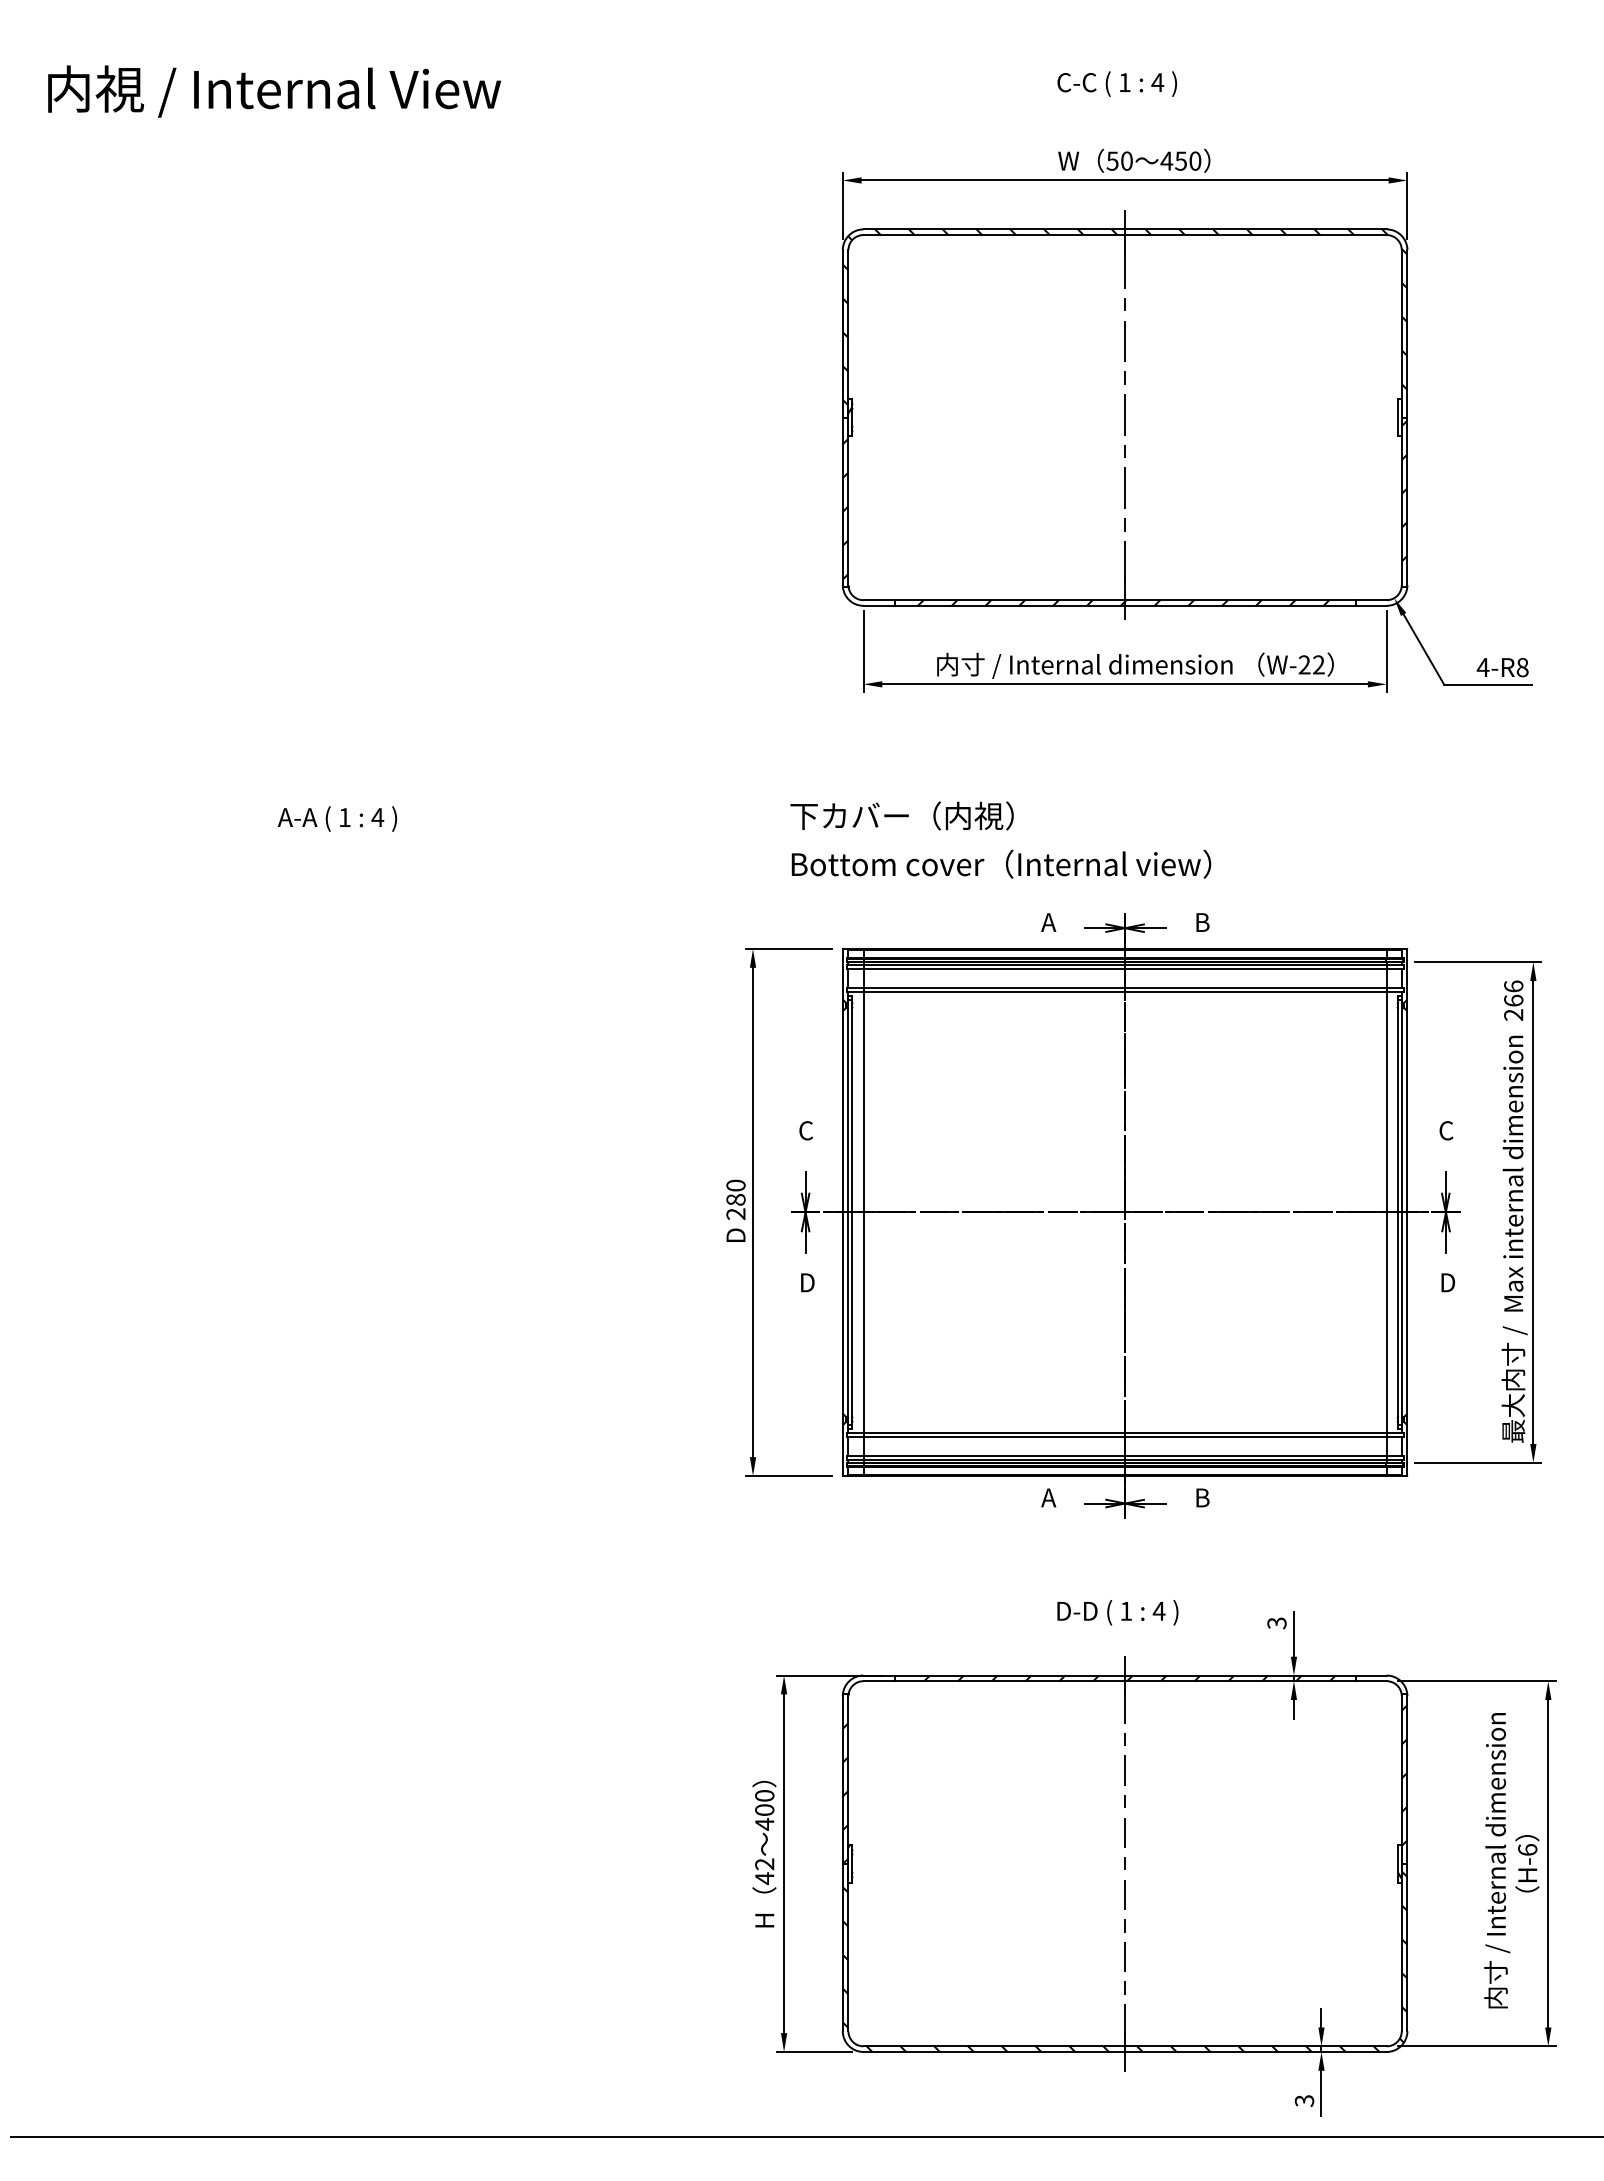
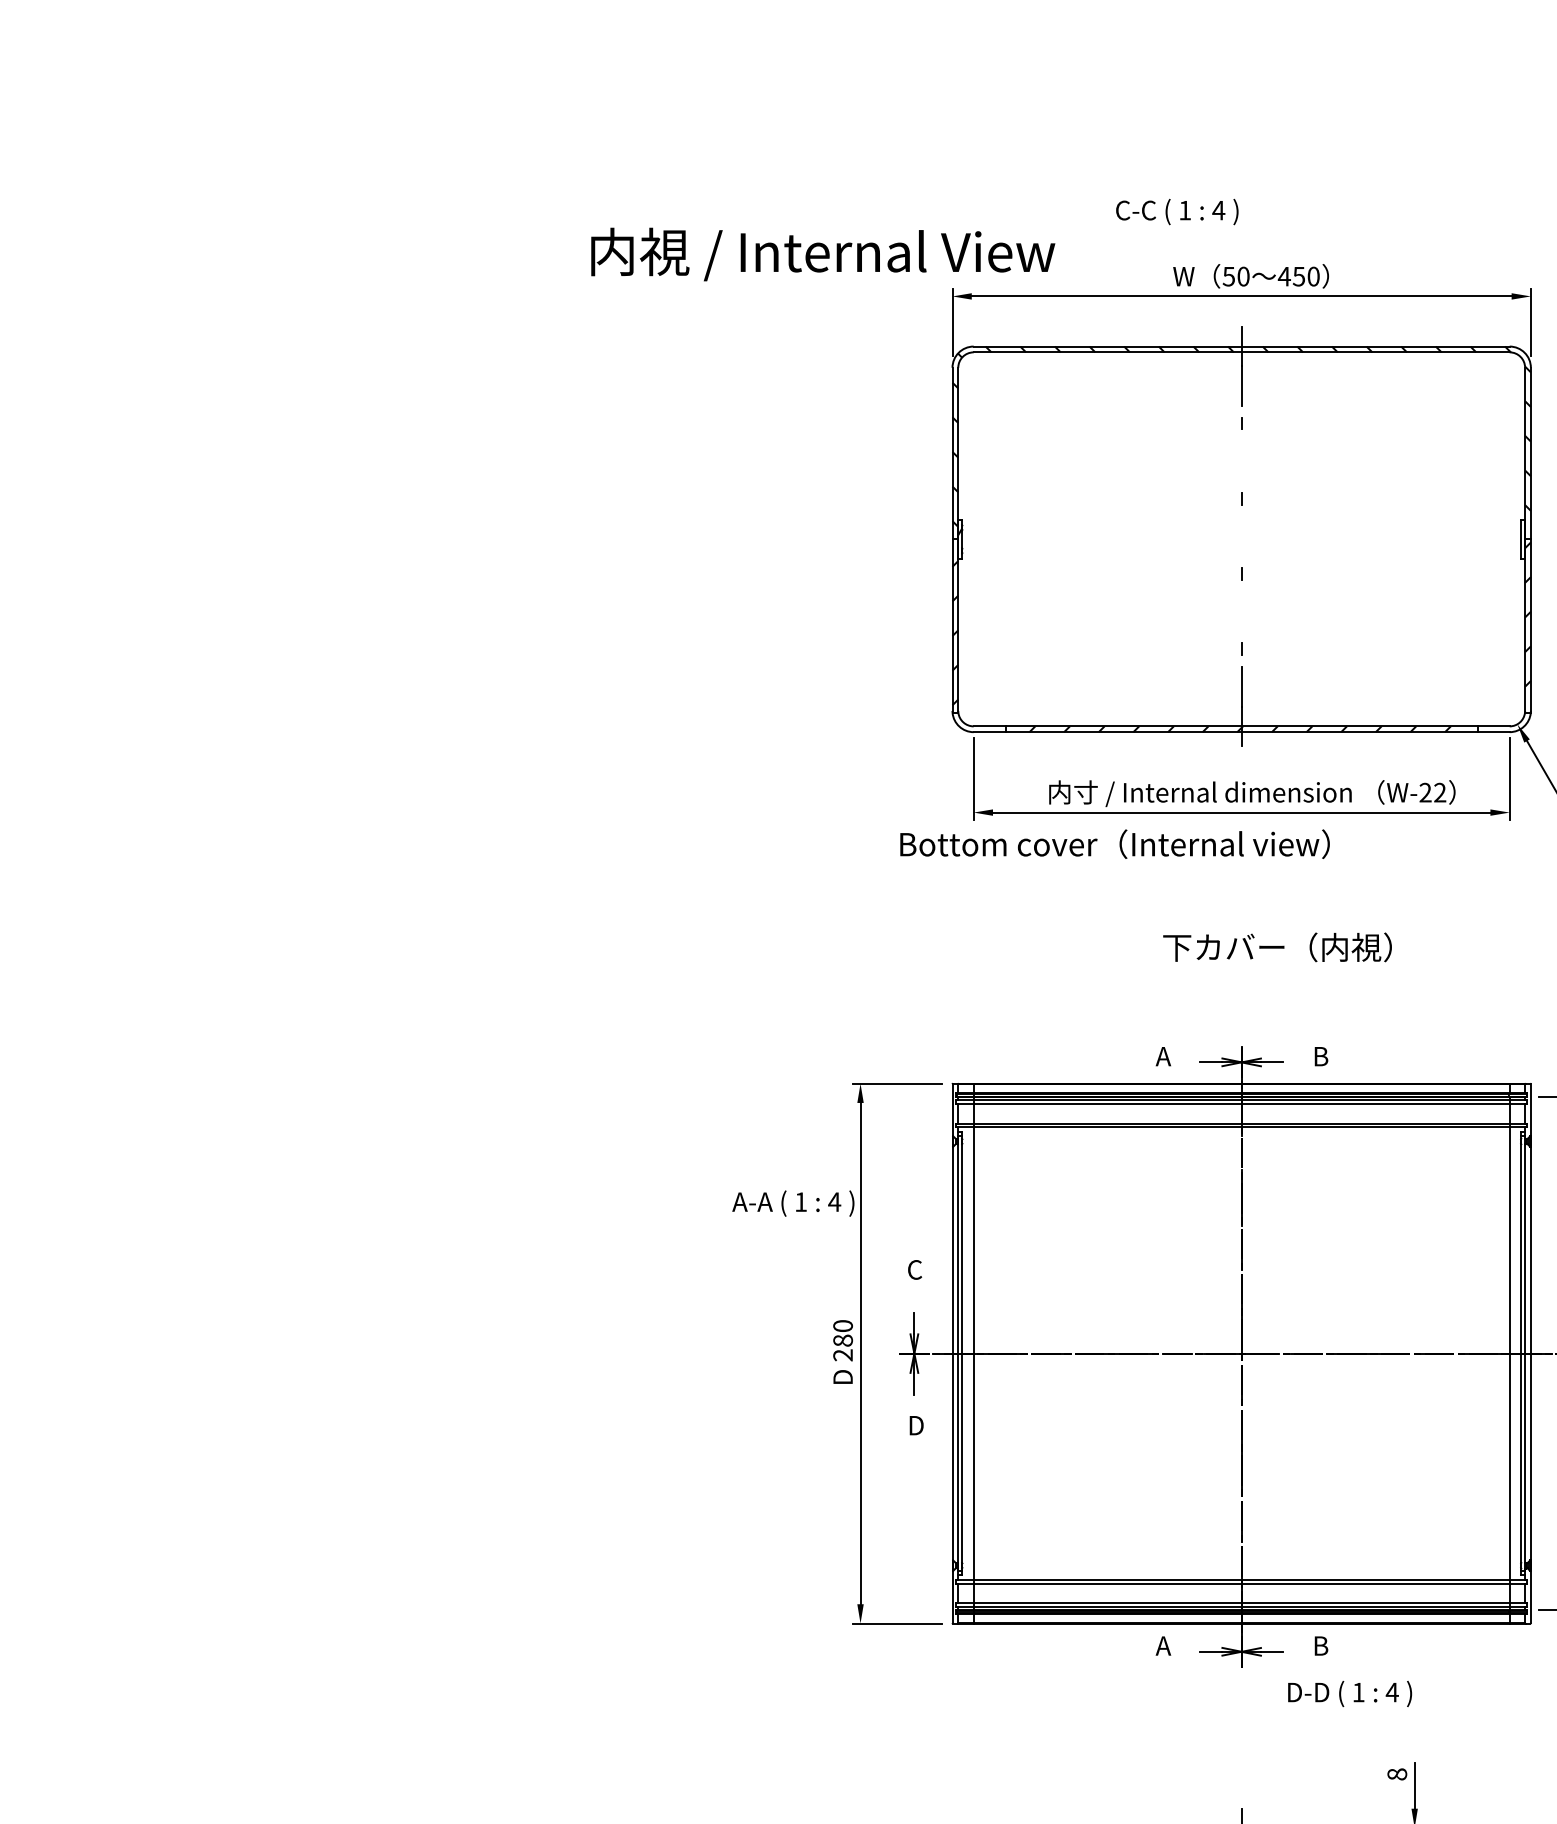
text: (1116, 83) -> (1176, 211), moved
text: (274, 91) -> (823, 254), moved
line: (1125, 341) -> (1242, 461), removed
line: (1125, 414) -> (1242, 536), removed
line: (1125, 487) -> (1242, 610), removed
text: (901, 815) -> (1276, 946), moved
text: (336, 818) -> (792, 1203), moved
text: (1001, 863) -> (1115, 843), moved
text: (1117, 1612) -> (1349, 1693), moved
text: (1276, 1623) -> (1396, 1774), 3 -> 8

